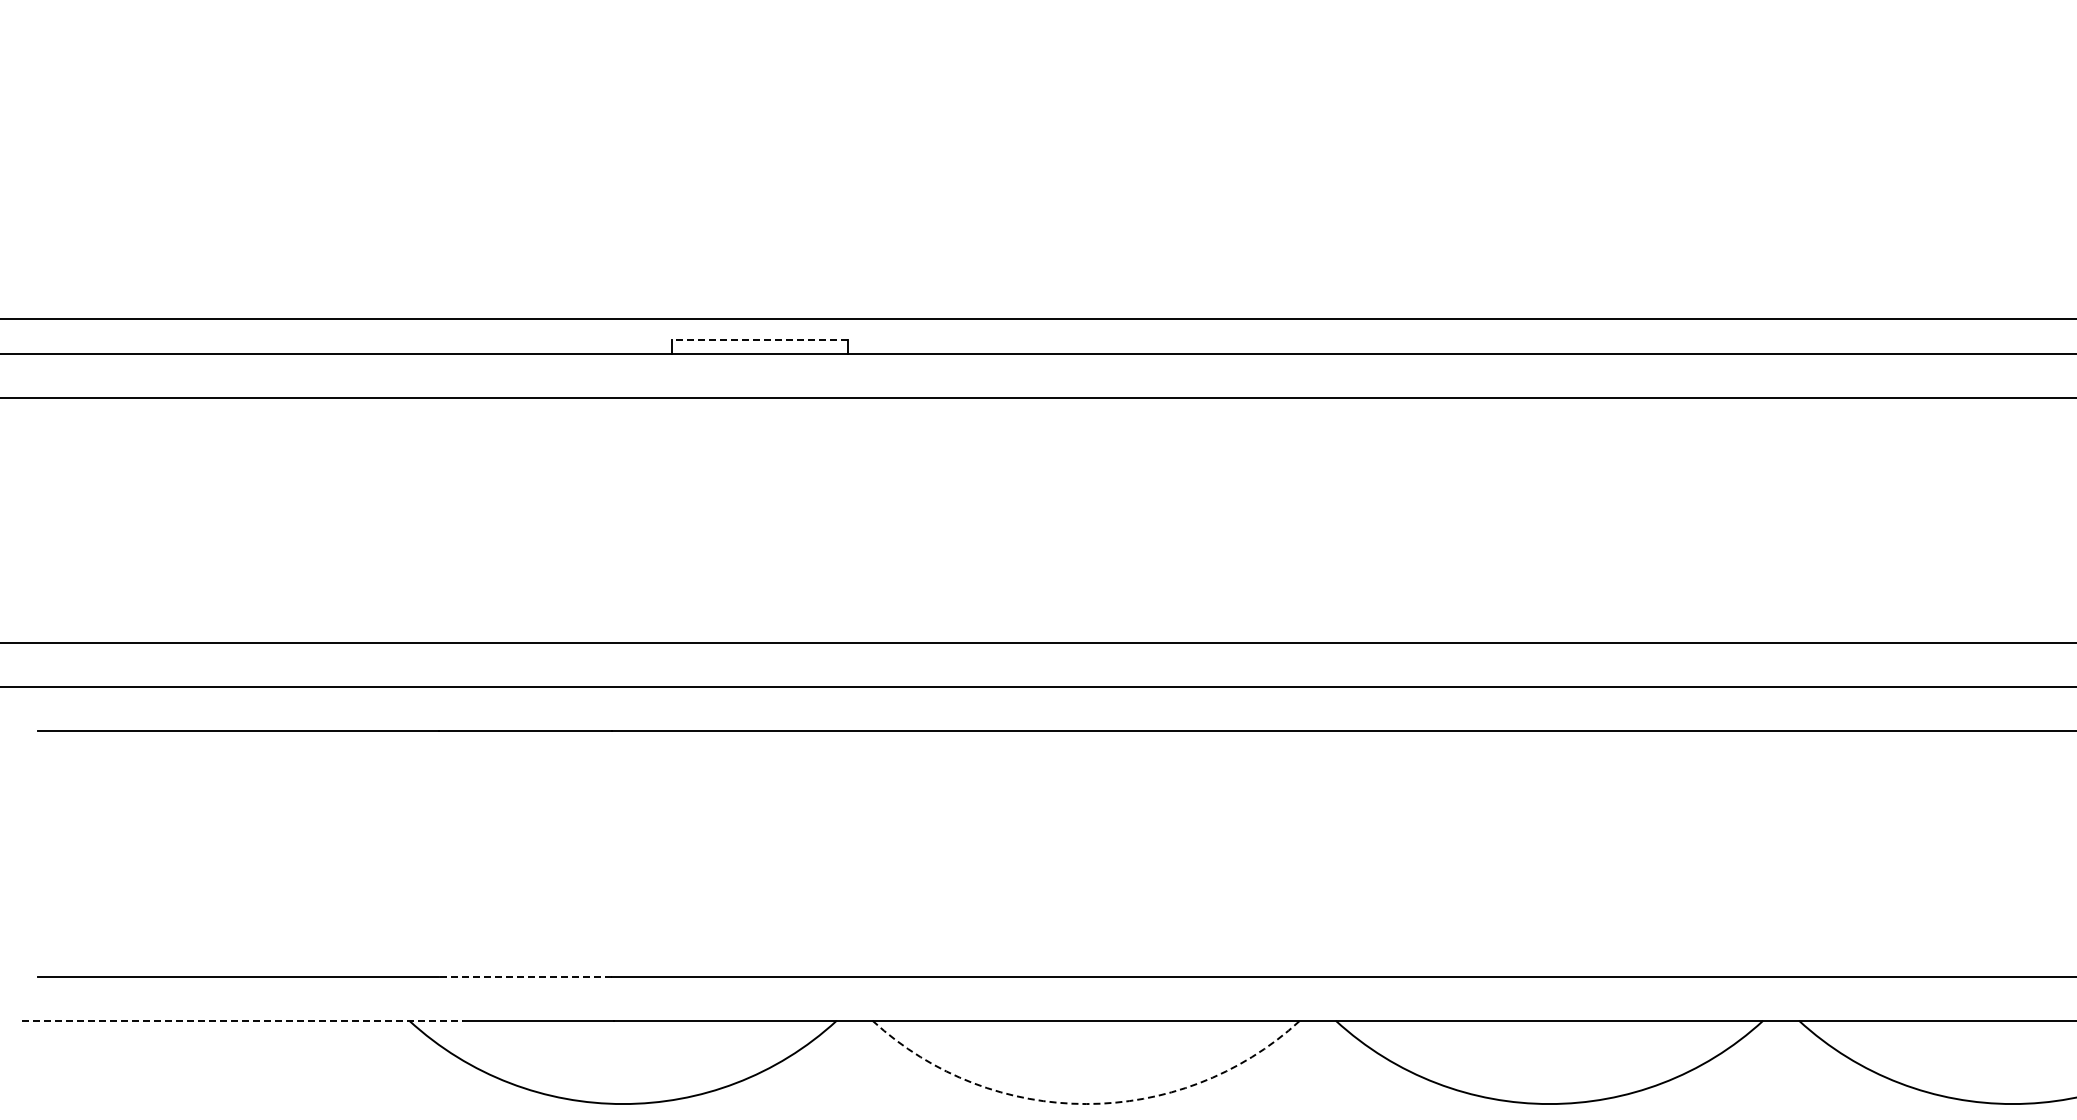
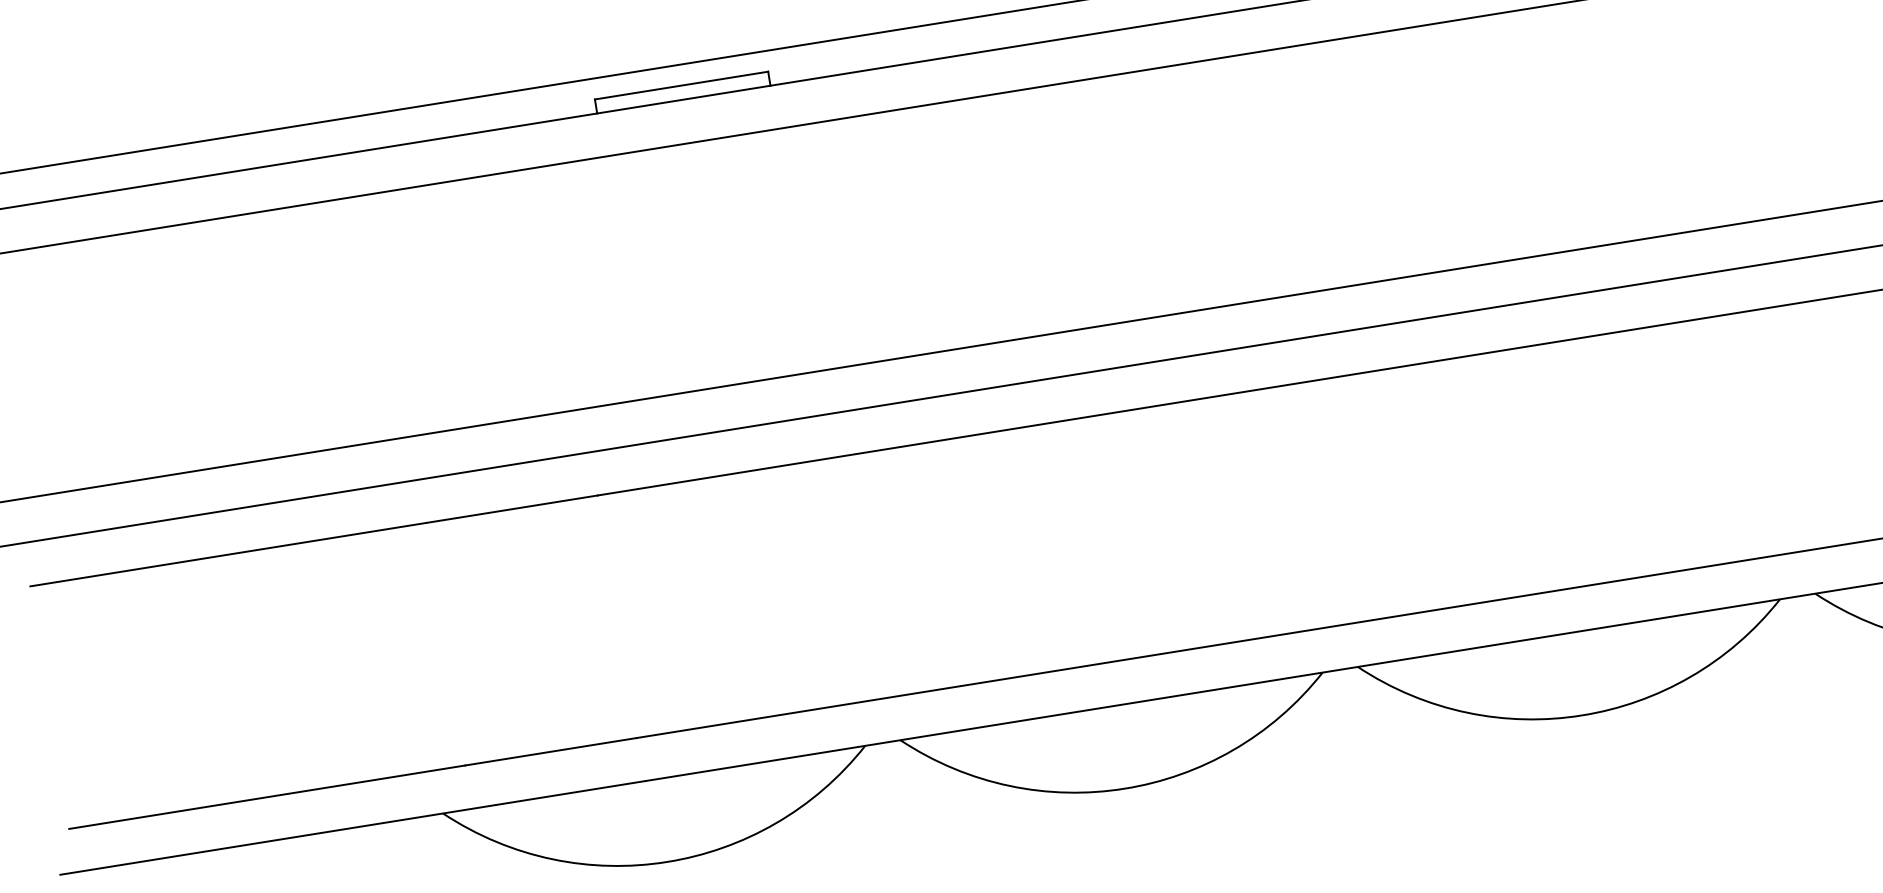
line: (759, 339) -> (681, 85), dashed -> solid
line: (525, 976) -> (550, 751), dashed -> solid
line: (242, 1020) -> (278, 839), dashed -> solid
arc: (1086, 1104) -> (1125, 789), dashed -> solid

